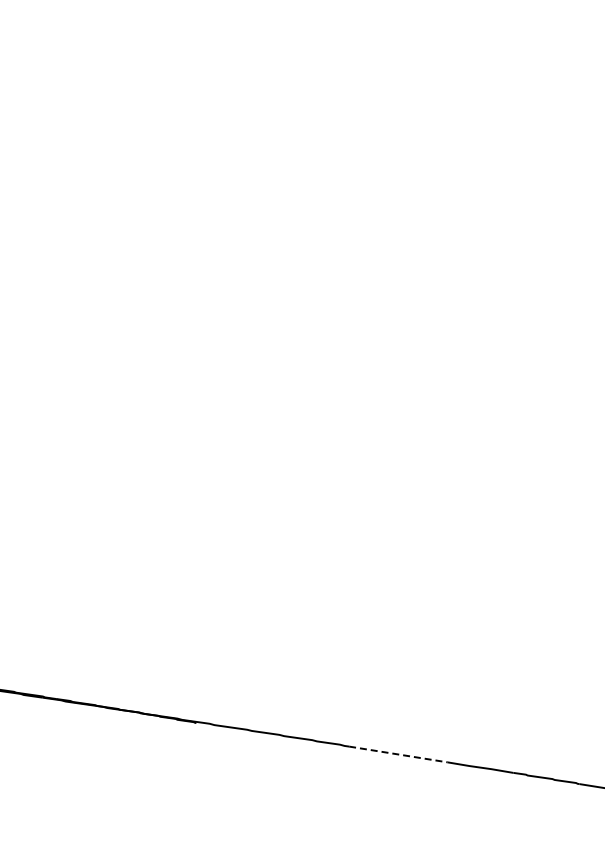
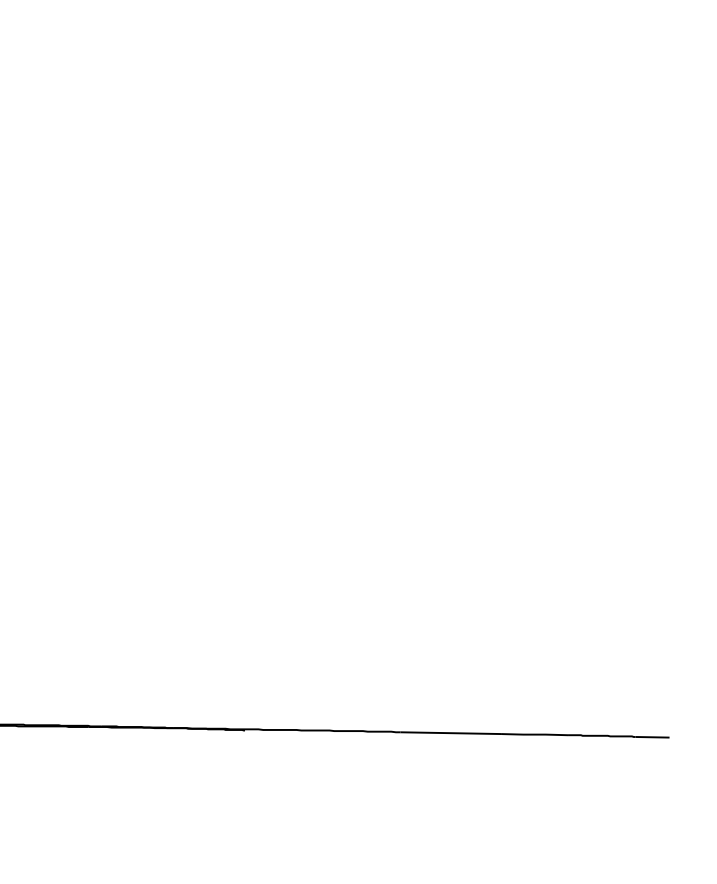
line: (399, 754) -> (451, 733), dashed -> solid

